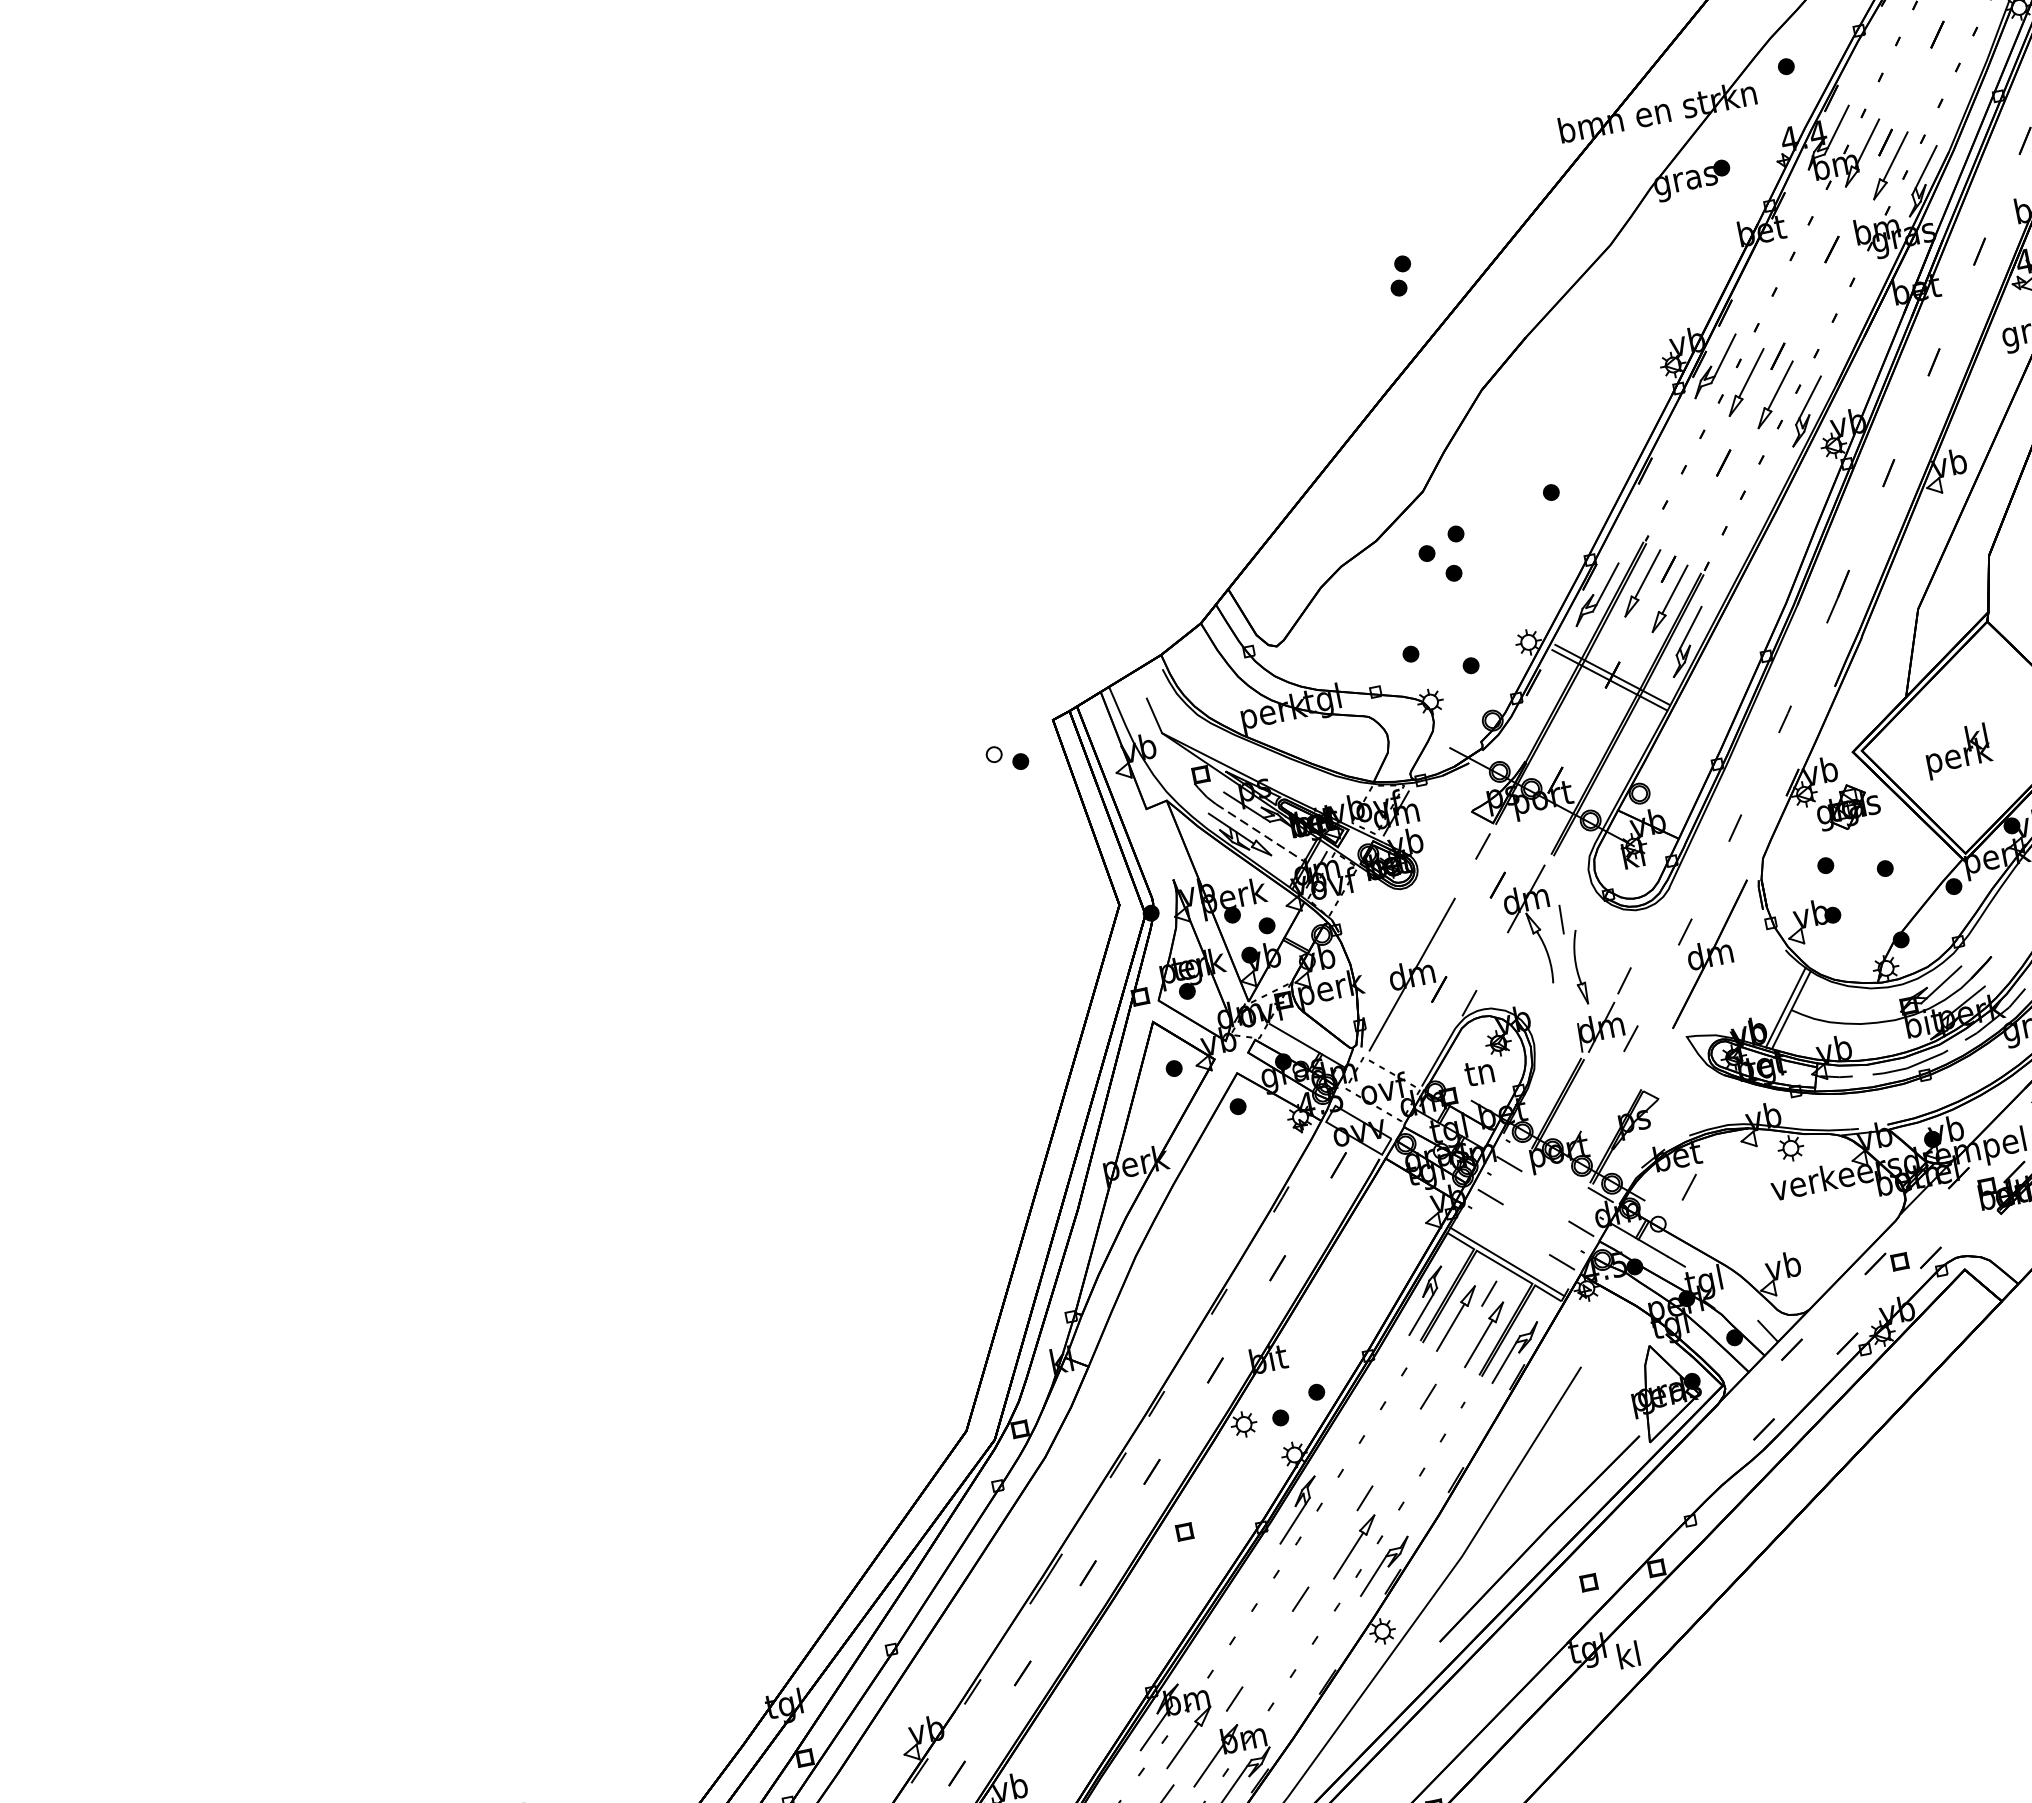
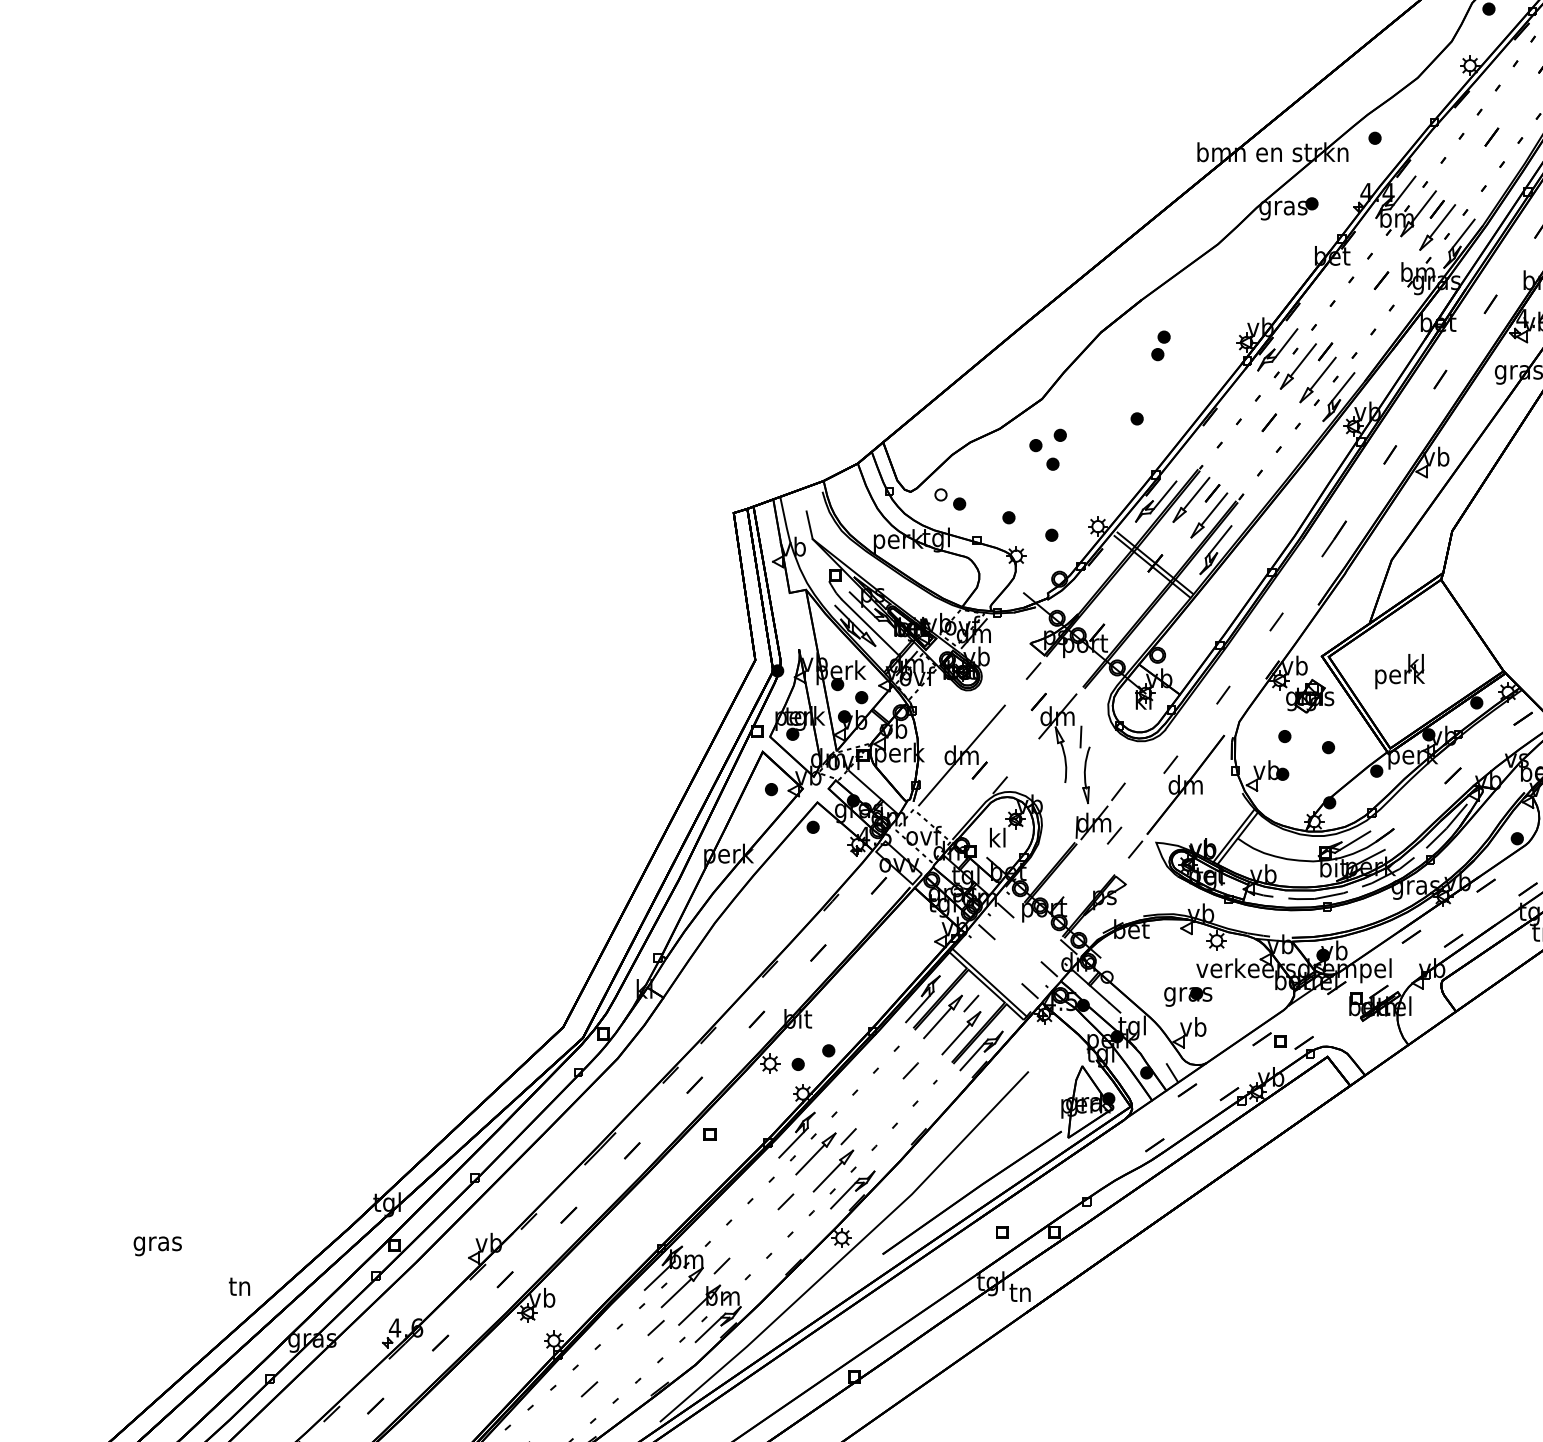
part: (1400, 275) -> (1160, 345), moved
part: (1007, 758) -> (950, 499), moved
line: (1260, 832) -> (870, 627), dashed -> solid
text: (1478, 1071) -> (996, 837), tn -> kl
line: (1689, 1187) -> (1135, 849), moved
part: (1768, 1227) -> (1188, 996), added
part: (1326, 1528) -> (815, 1153), added
text: (1626, 1654) -> (1019, 1291), kl -> tn

